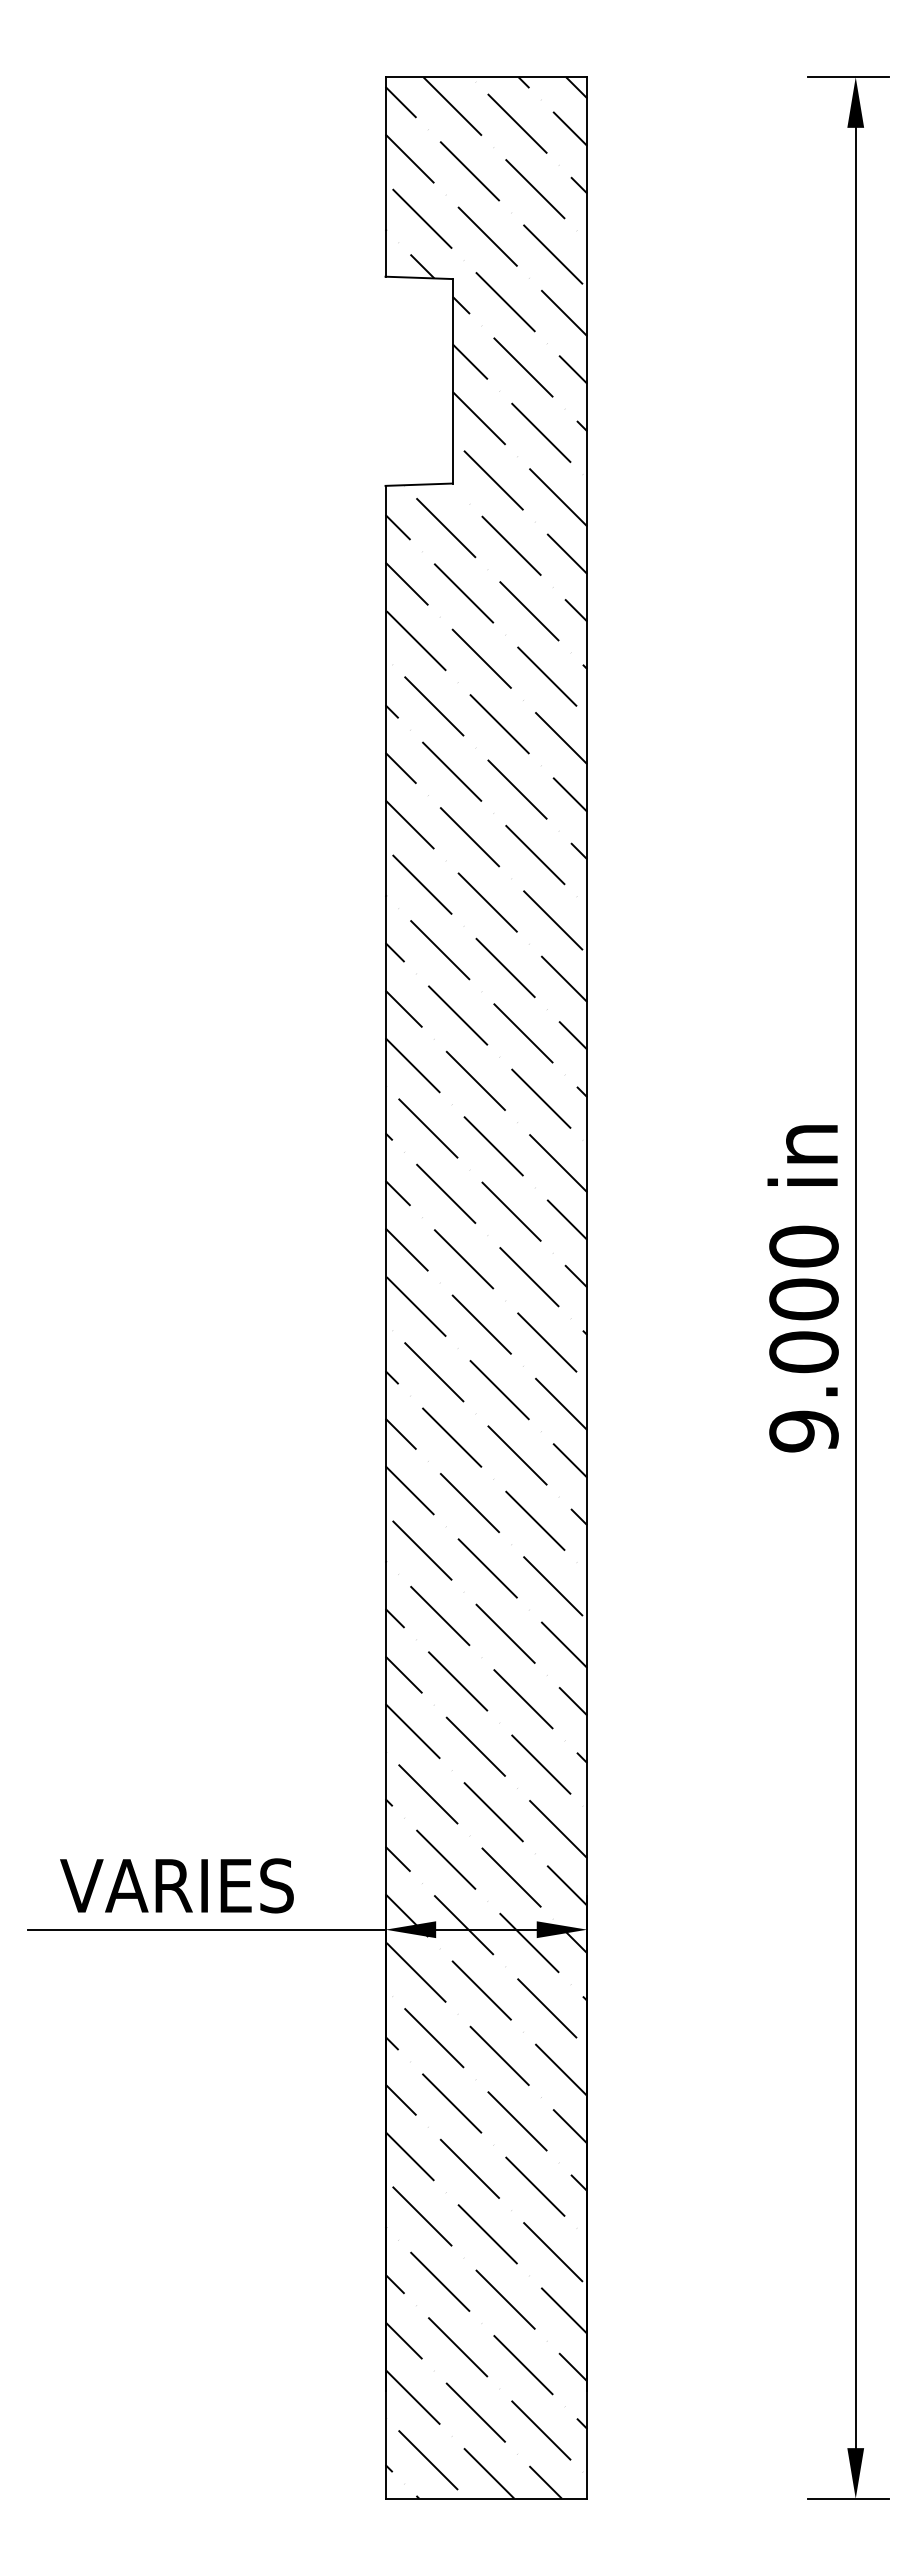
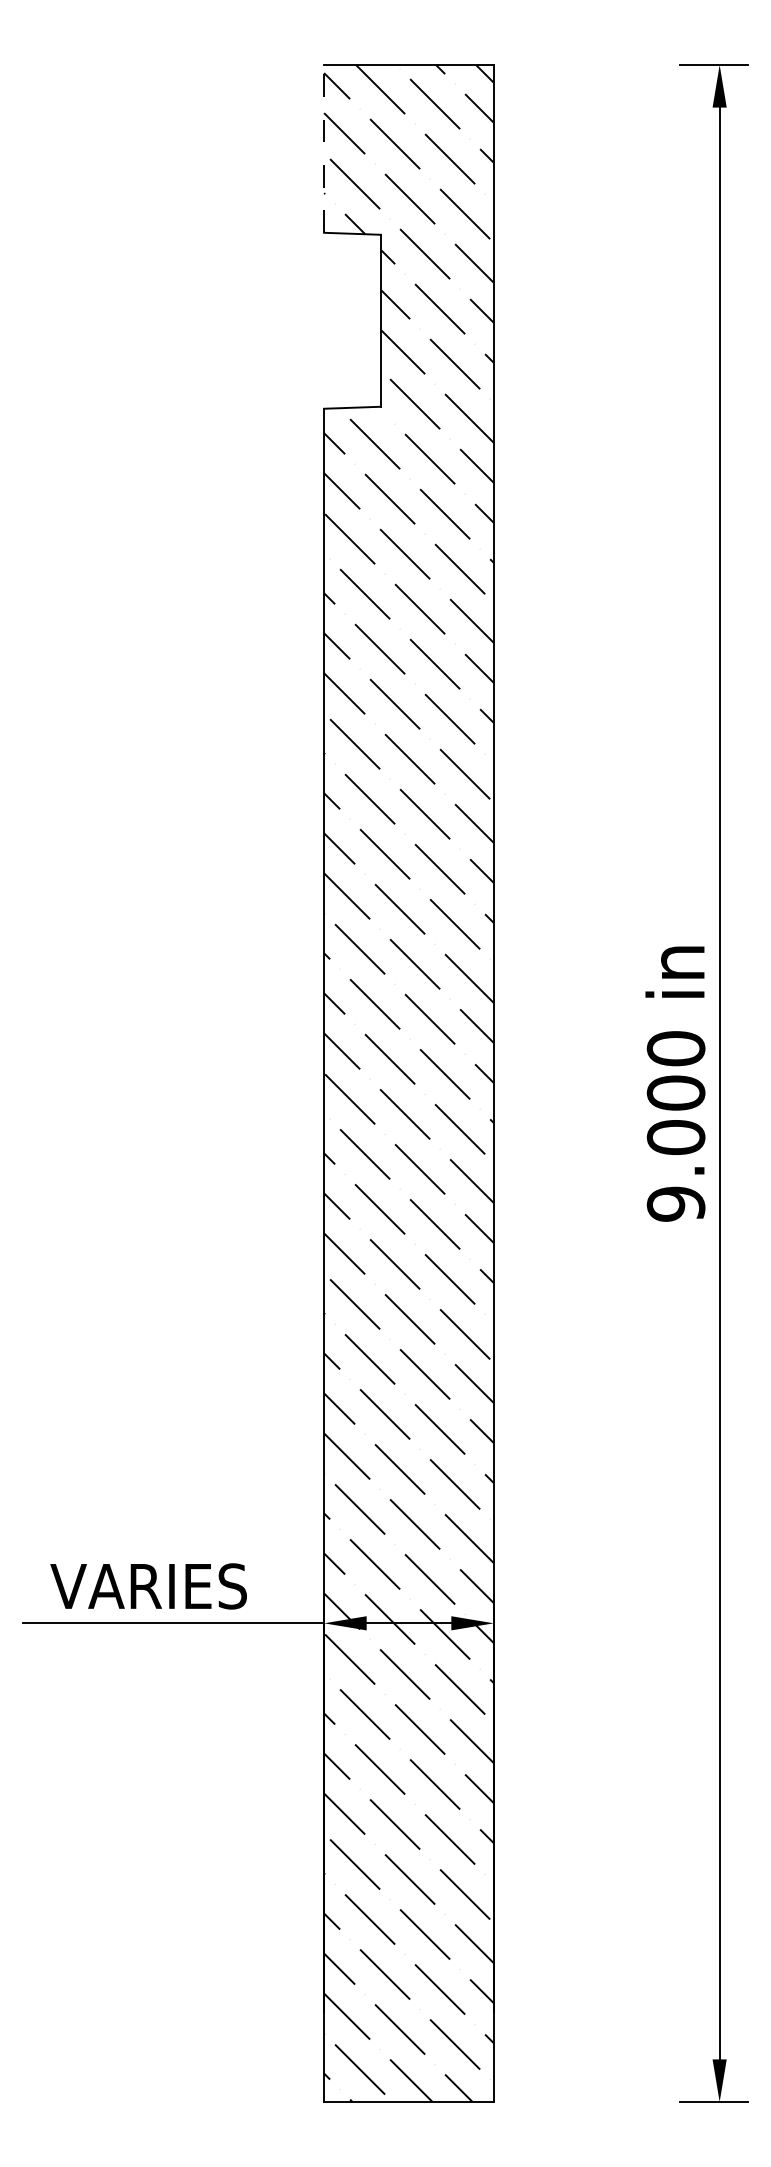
line: (385, 177) -> (324, 149), solid -> dashed

